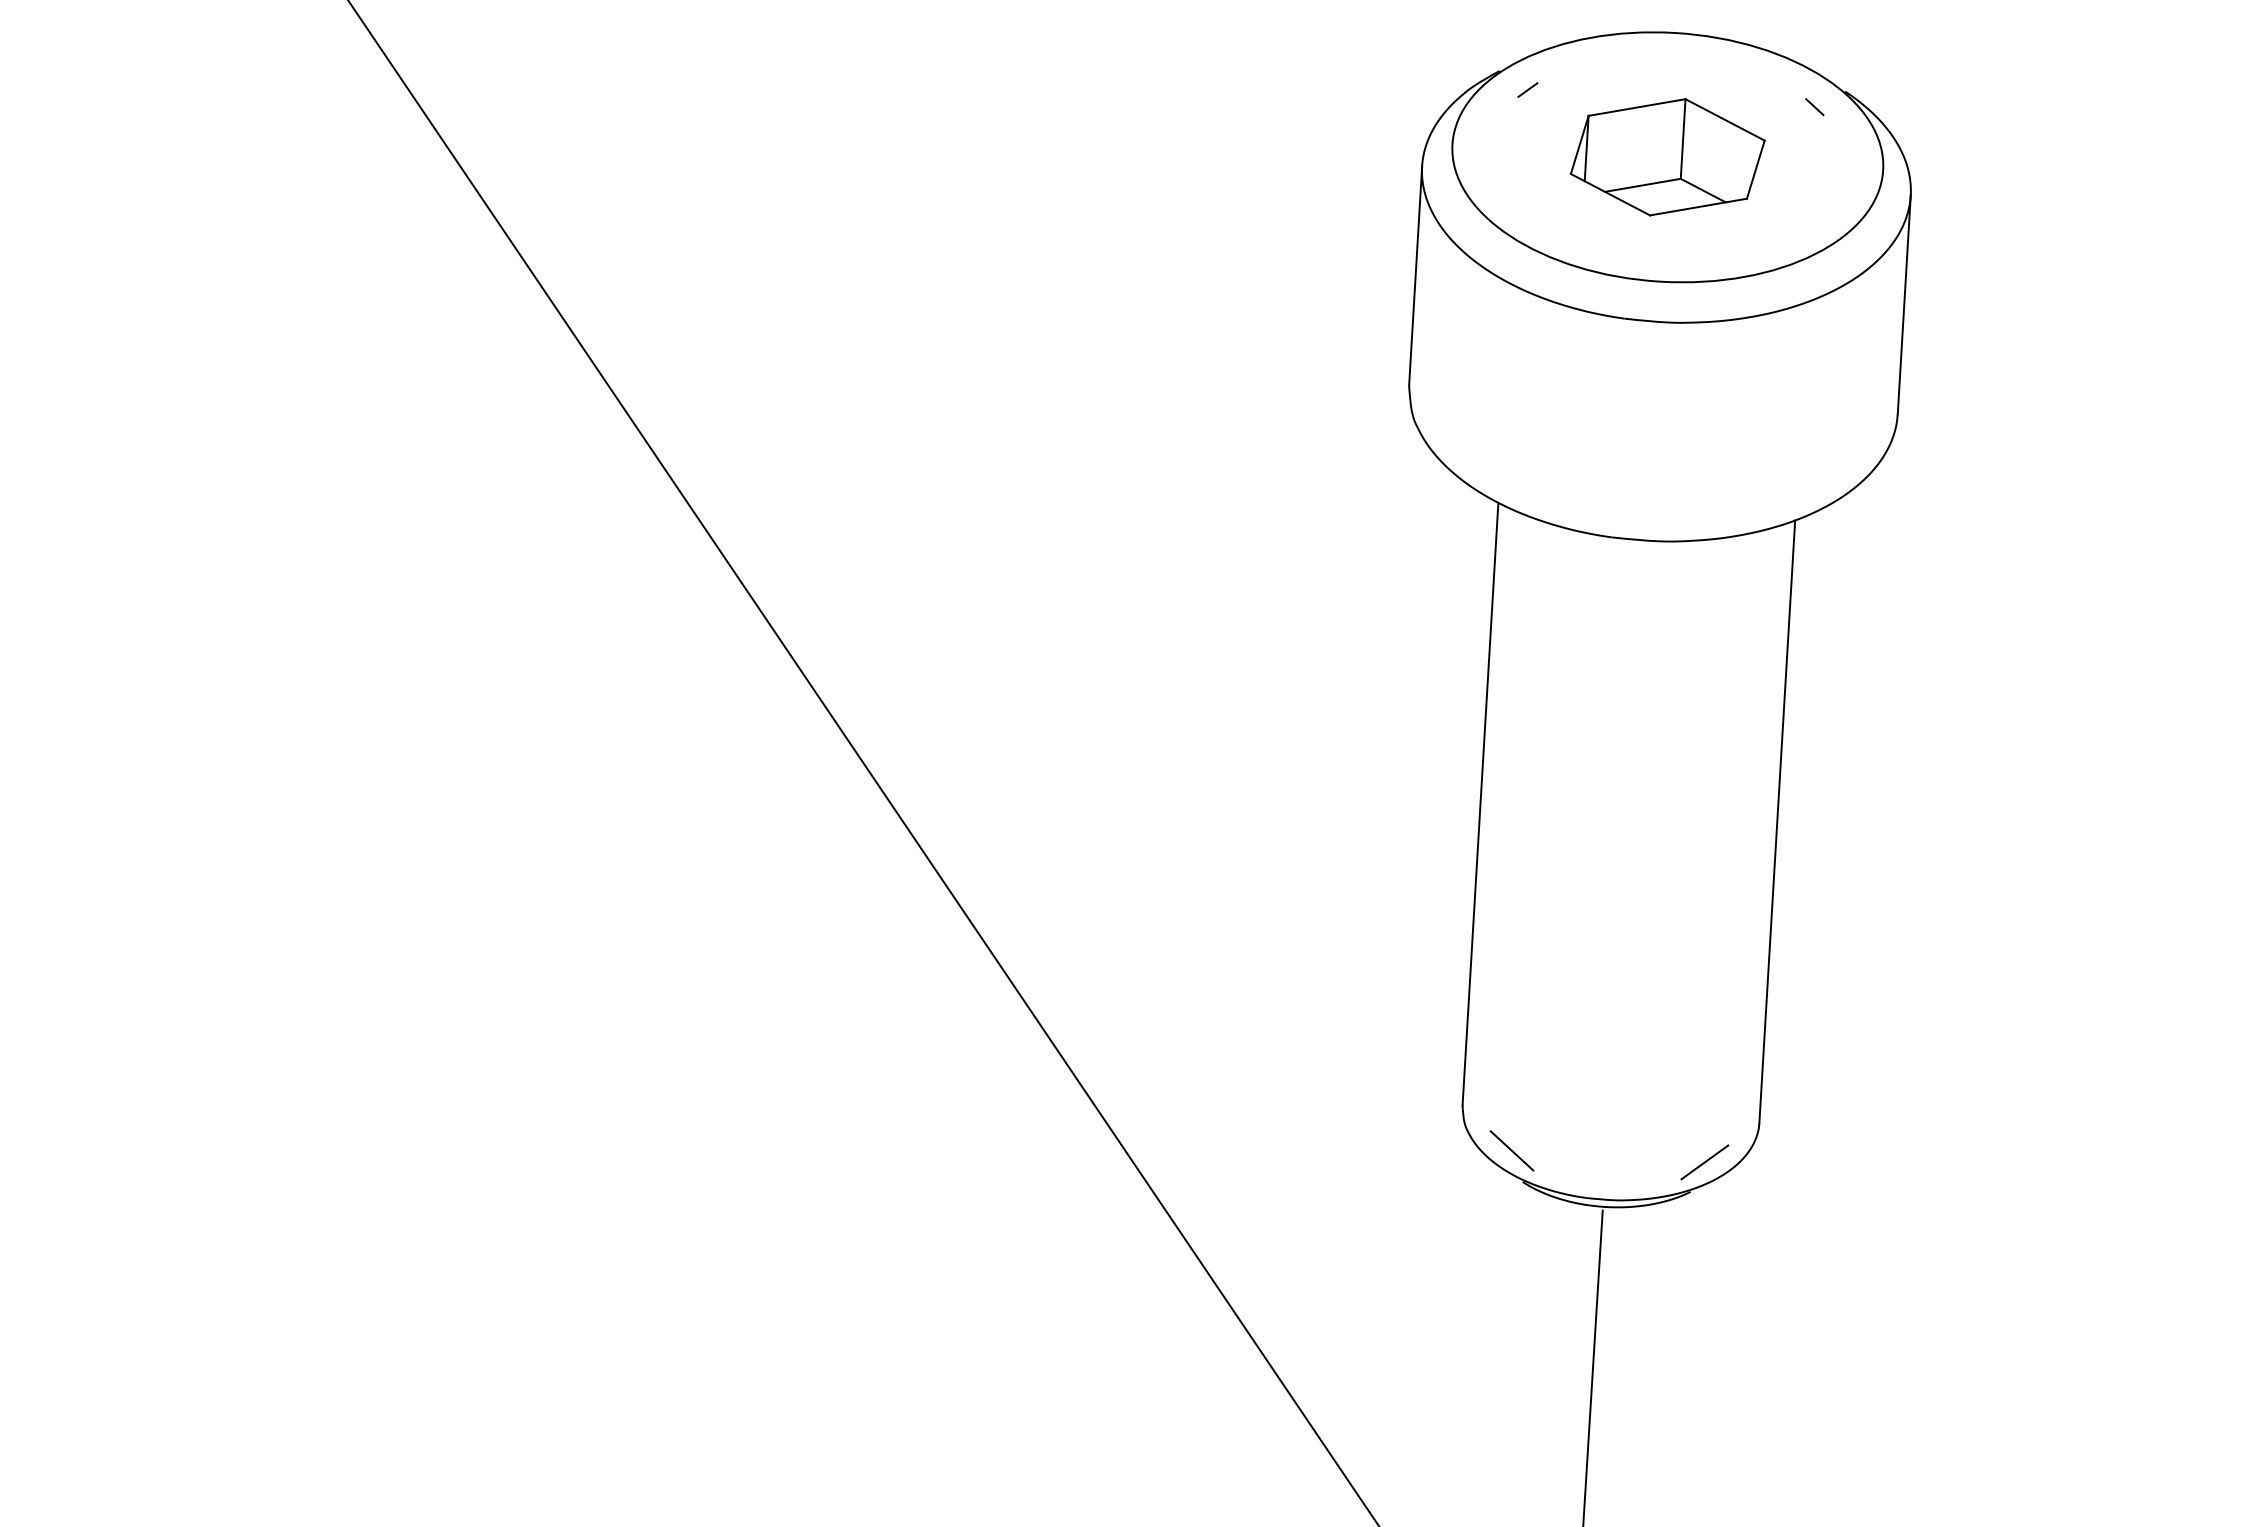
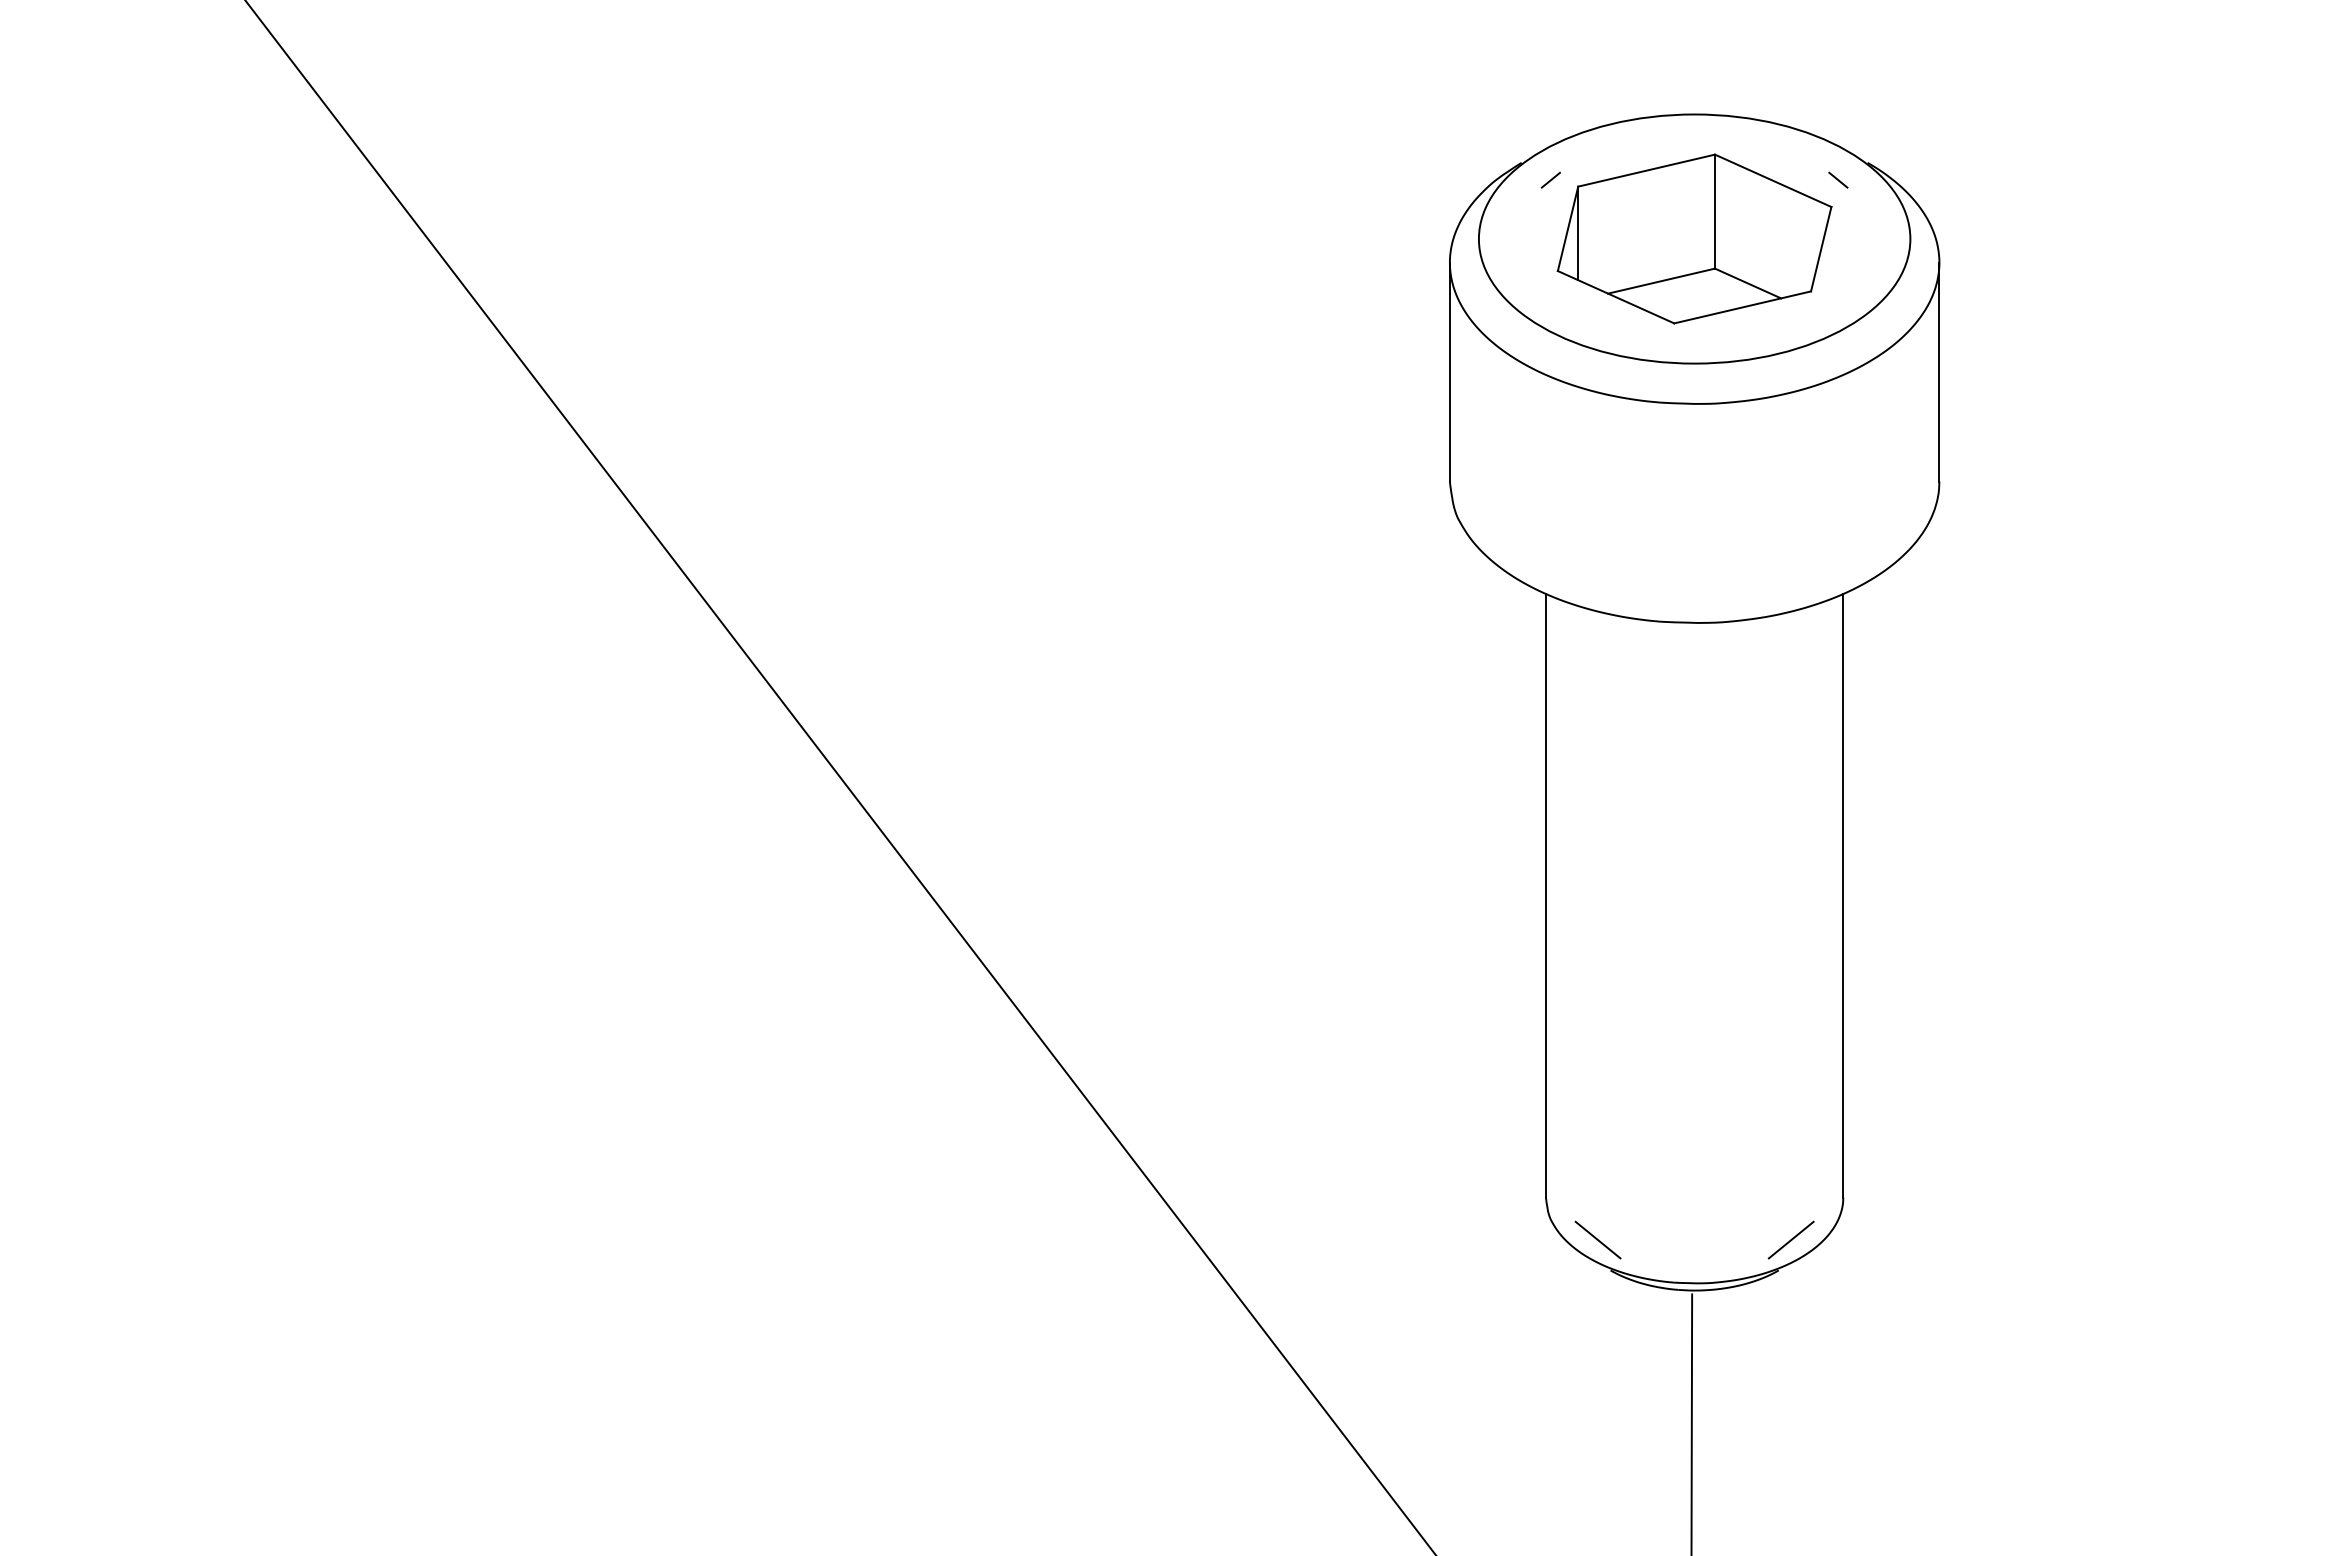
part: (1667, 156) -> (1694, 238), size x1.43

